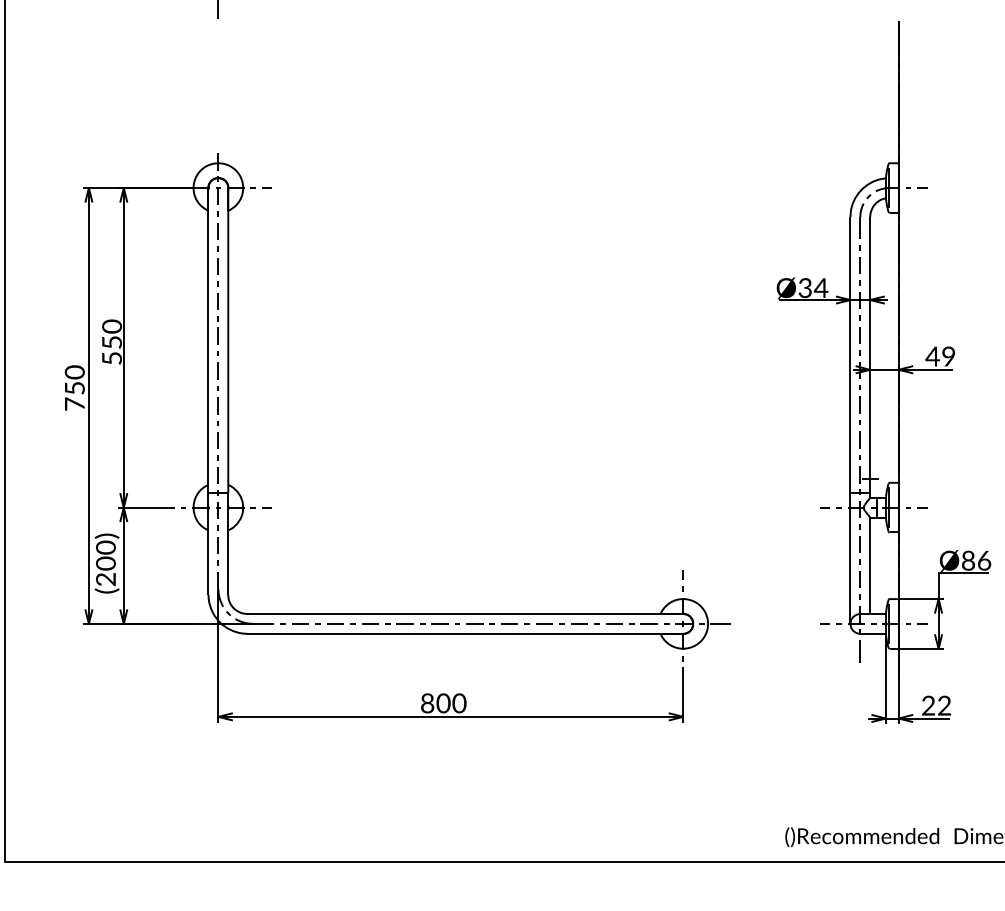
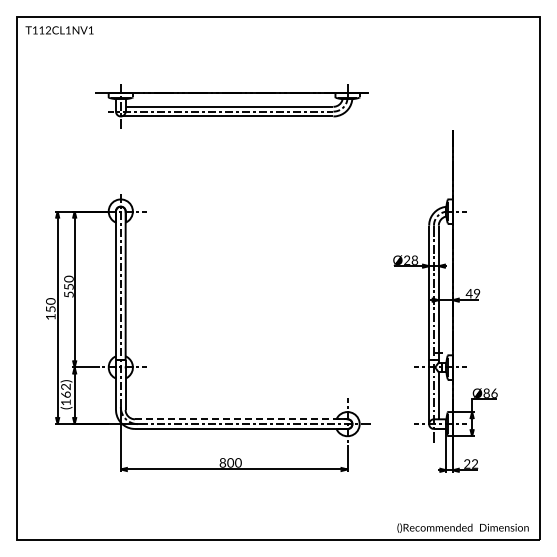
text: (814, 286) -> (411, 259), Ø34 -> Ø28
text: (74, 403) -> (50, 316), 750 -> 150
text: (104, 563) -> (65, 394), (200) -> (162)
line: (469, 614) -> (243, 419), solid -> dashed

